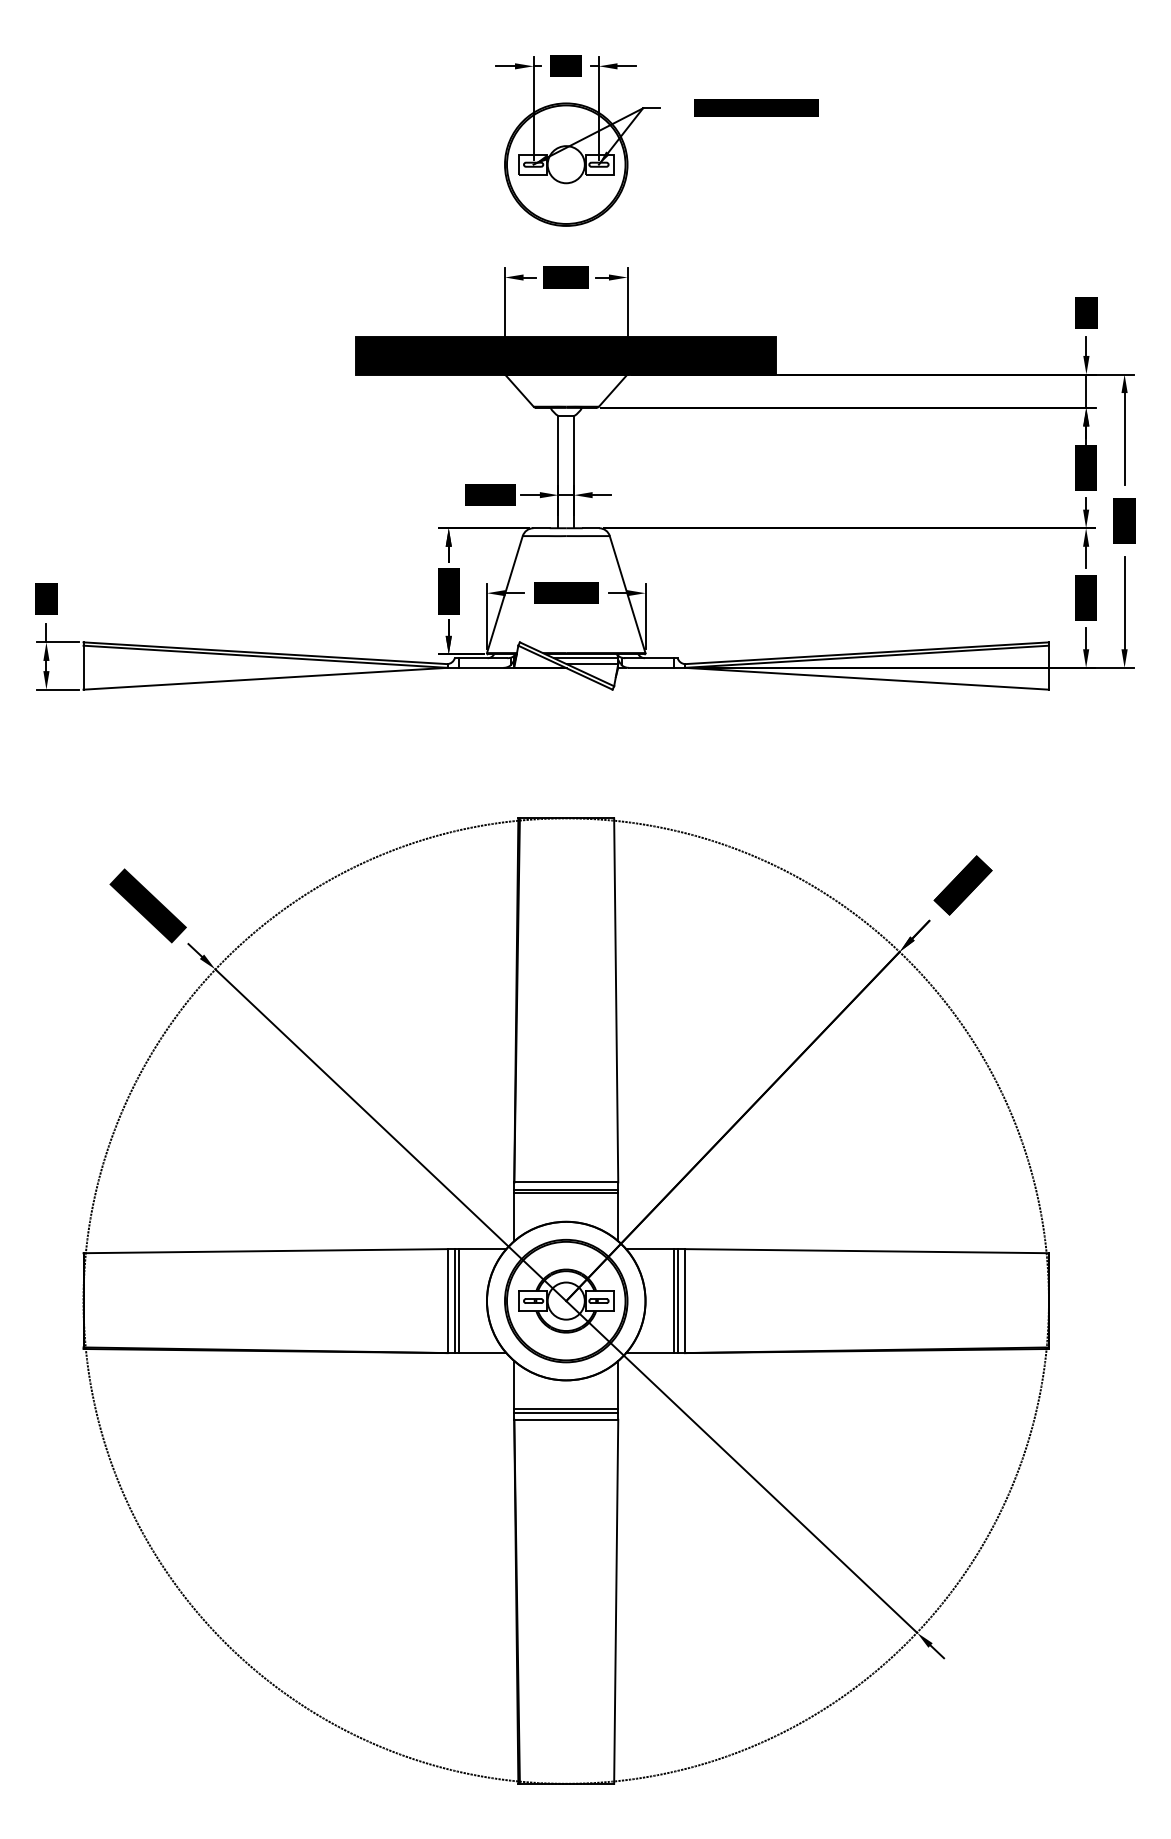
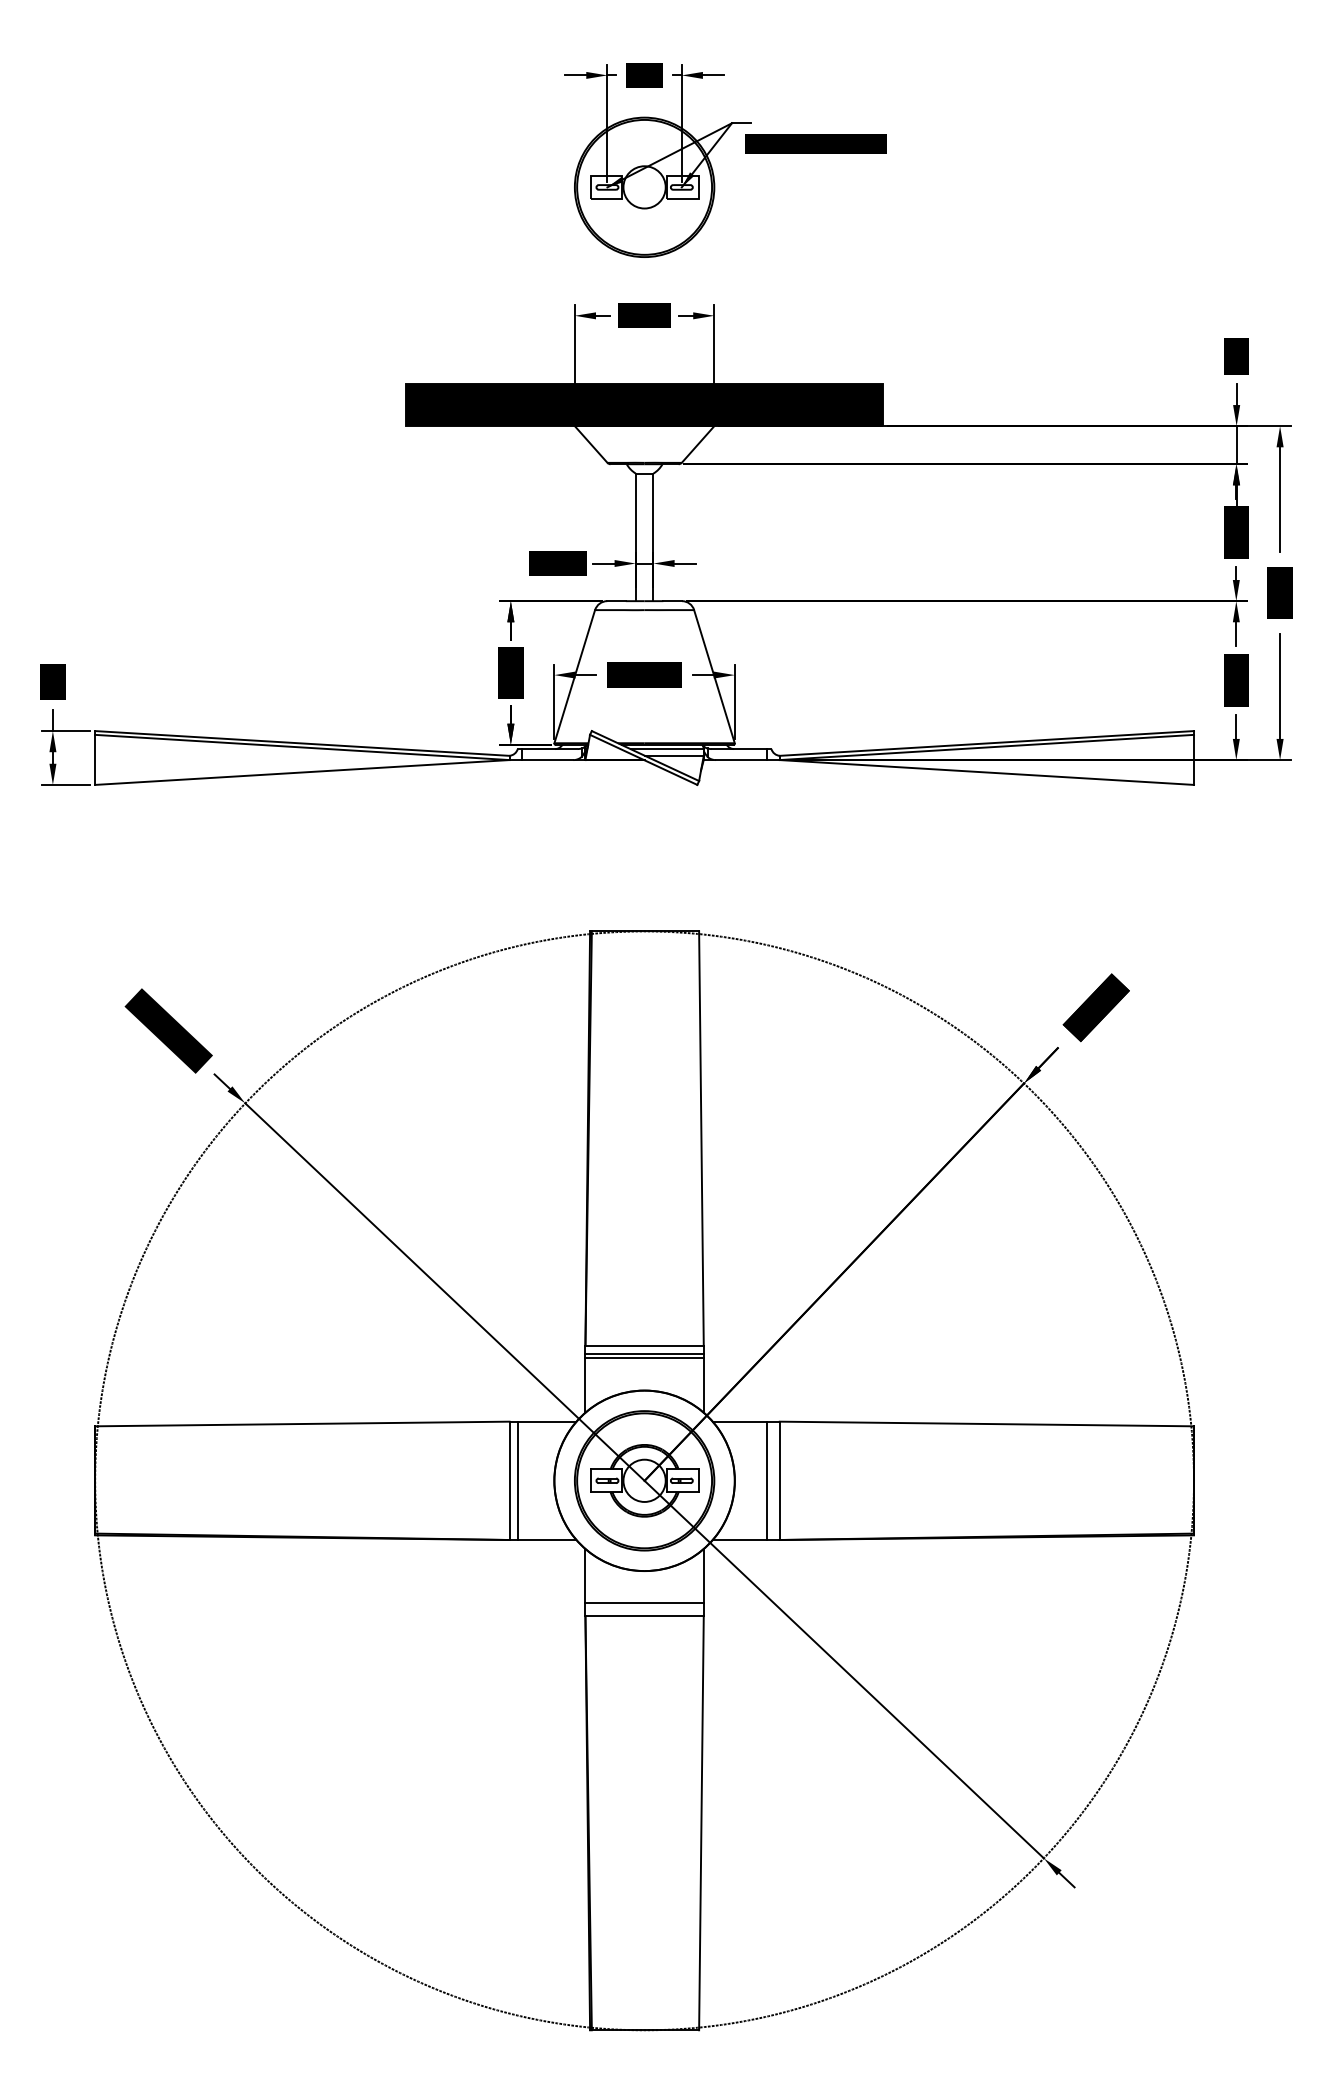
text: (756, 107) -> (816, 142), moved
line: (458, 1301) -> (521, 1481), removed
line: (677, 1301) -> (771, 1481), removed
line: (566, 1412) -> (644, 1607), removed

